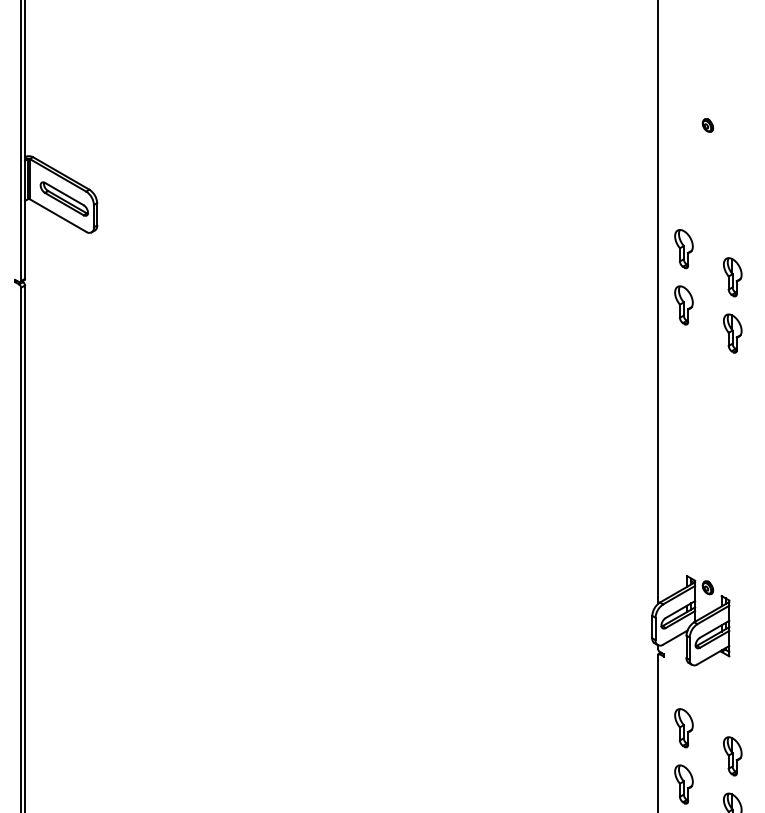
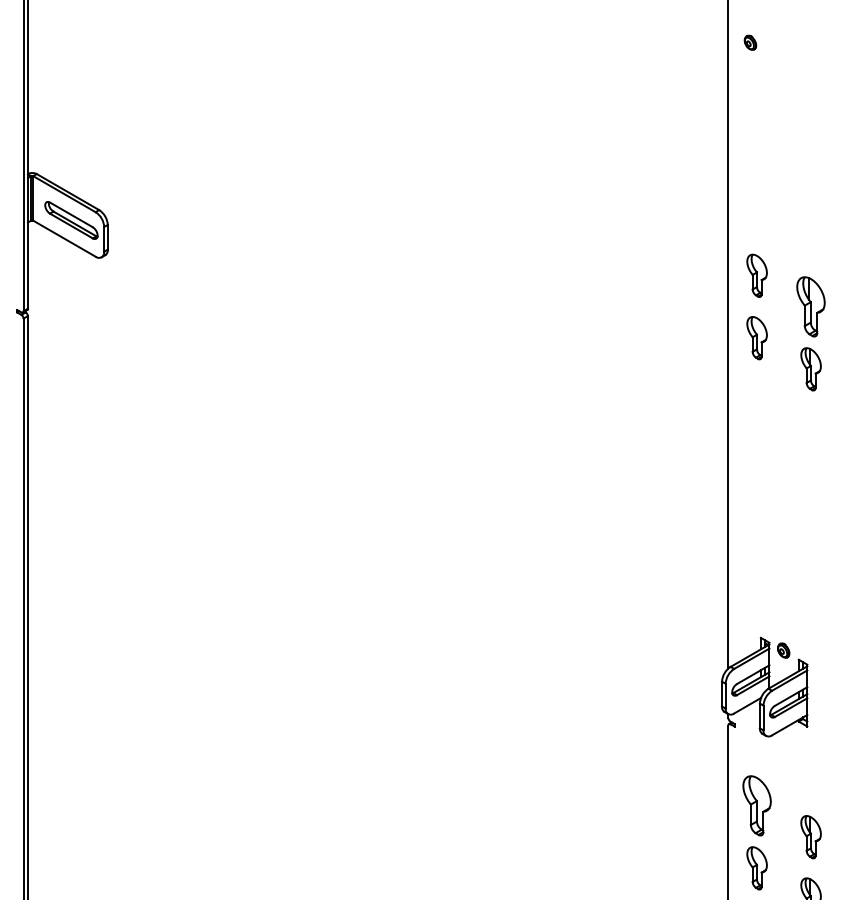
part: (707, 125) -> (749, 42), moved
part: (732, 277) -> (810, 307), size x1.4
part: (683, 728) -> (756, 806), size x1.4

